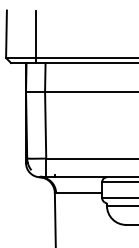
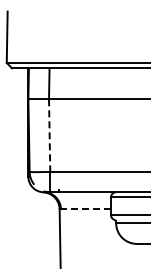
line: (35, 36) -> (38, 39), removed
line: (45, 125) -> (49, 136), solid -> dashed
line: (78, 193) -> (85, 209), solid -> dashed

